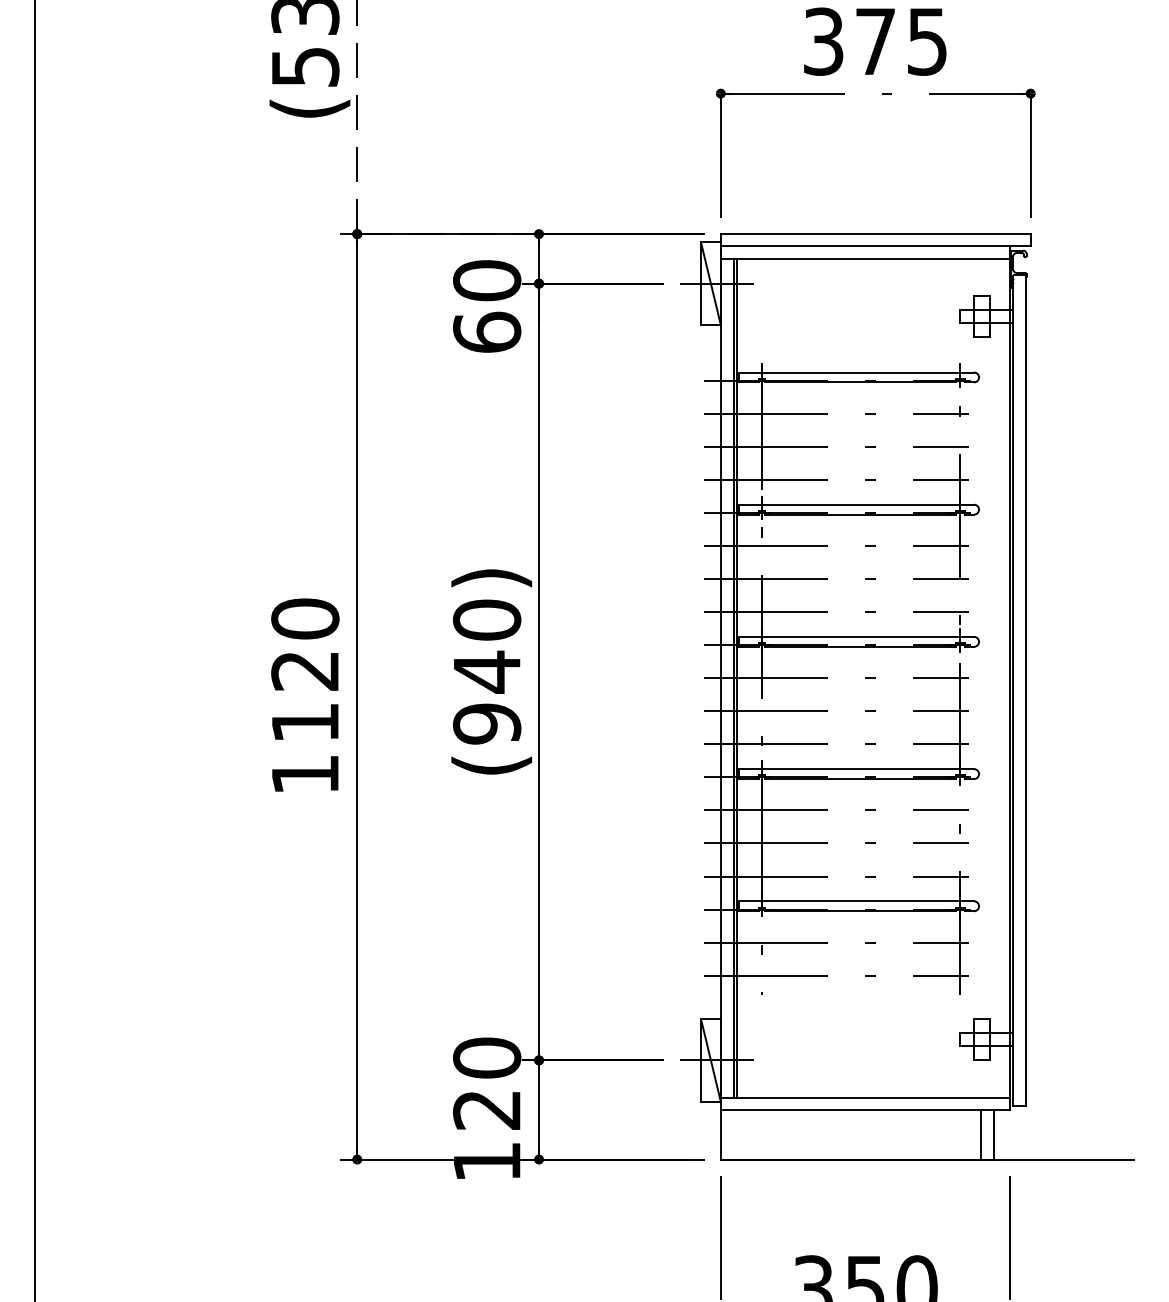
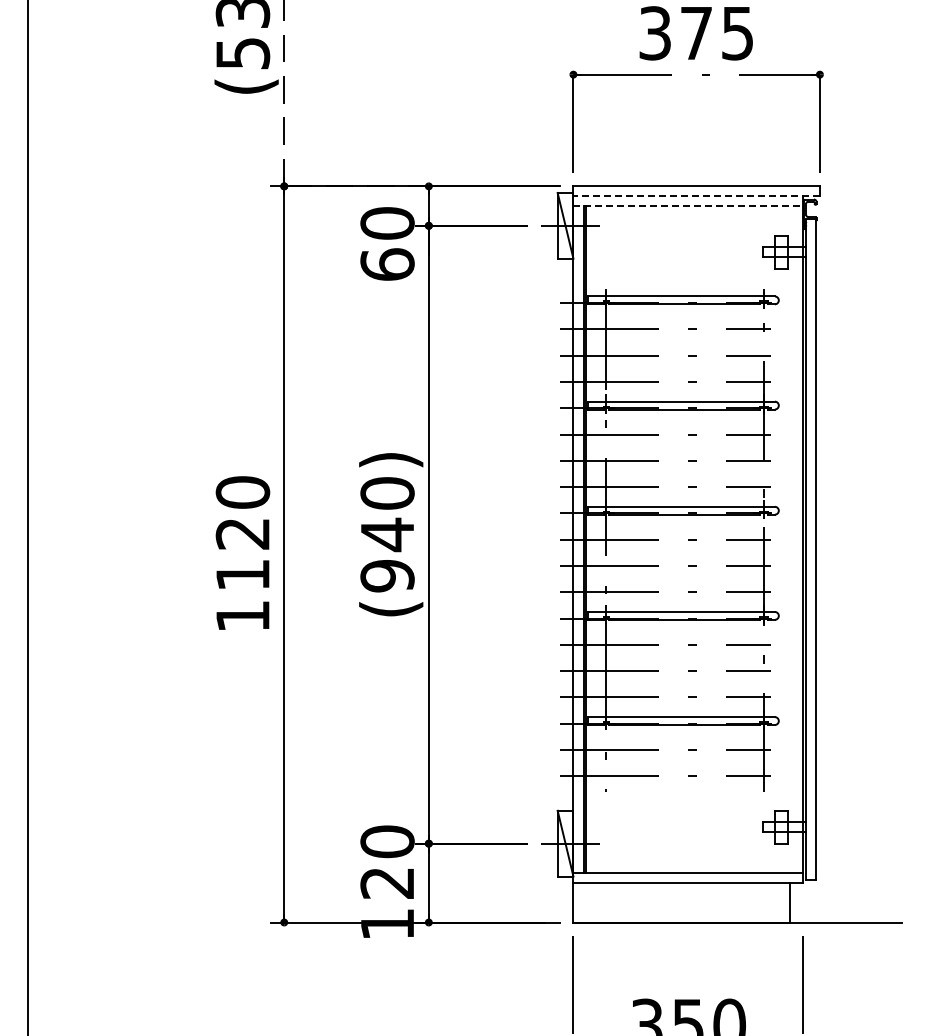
line: (875, 246) -> (696, 196), solid -> dashed
line: (865, 259) -> (688, 206), solid -> dashed
line: (981, 1134) -> (780, 902), removed

